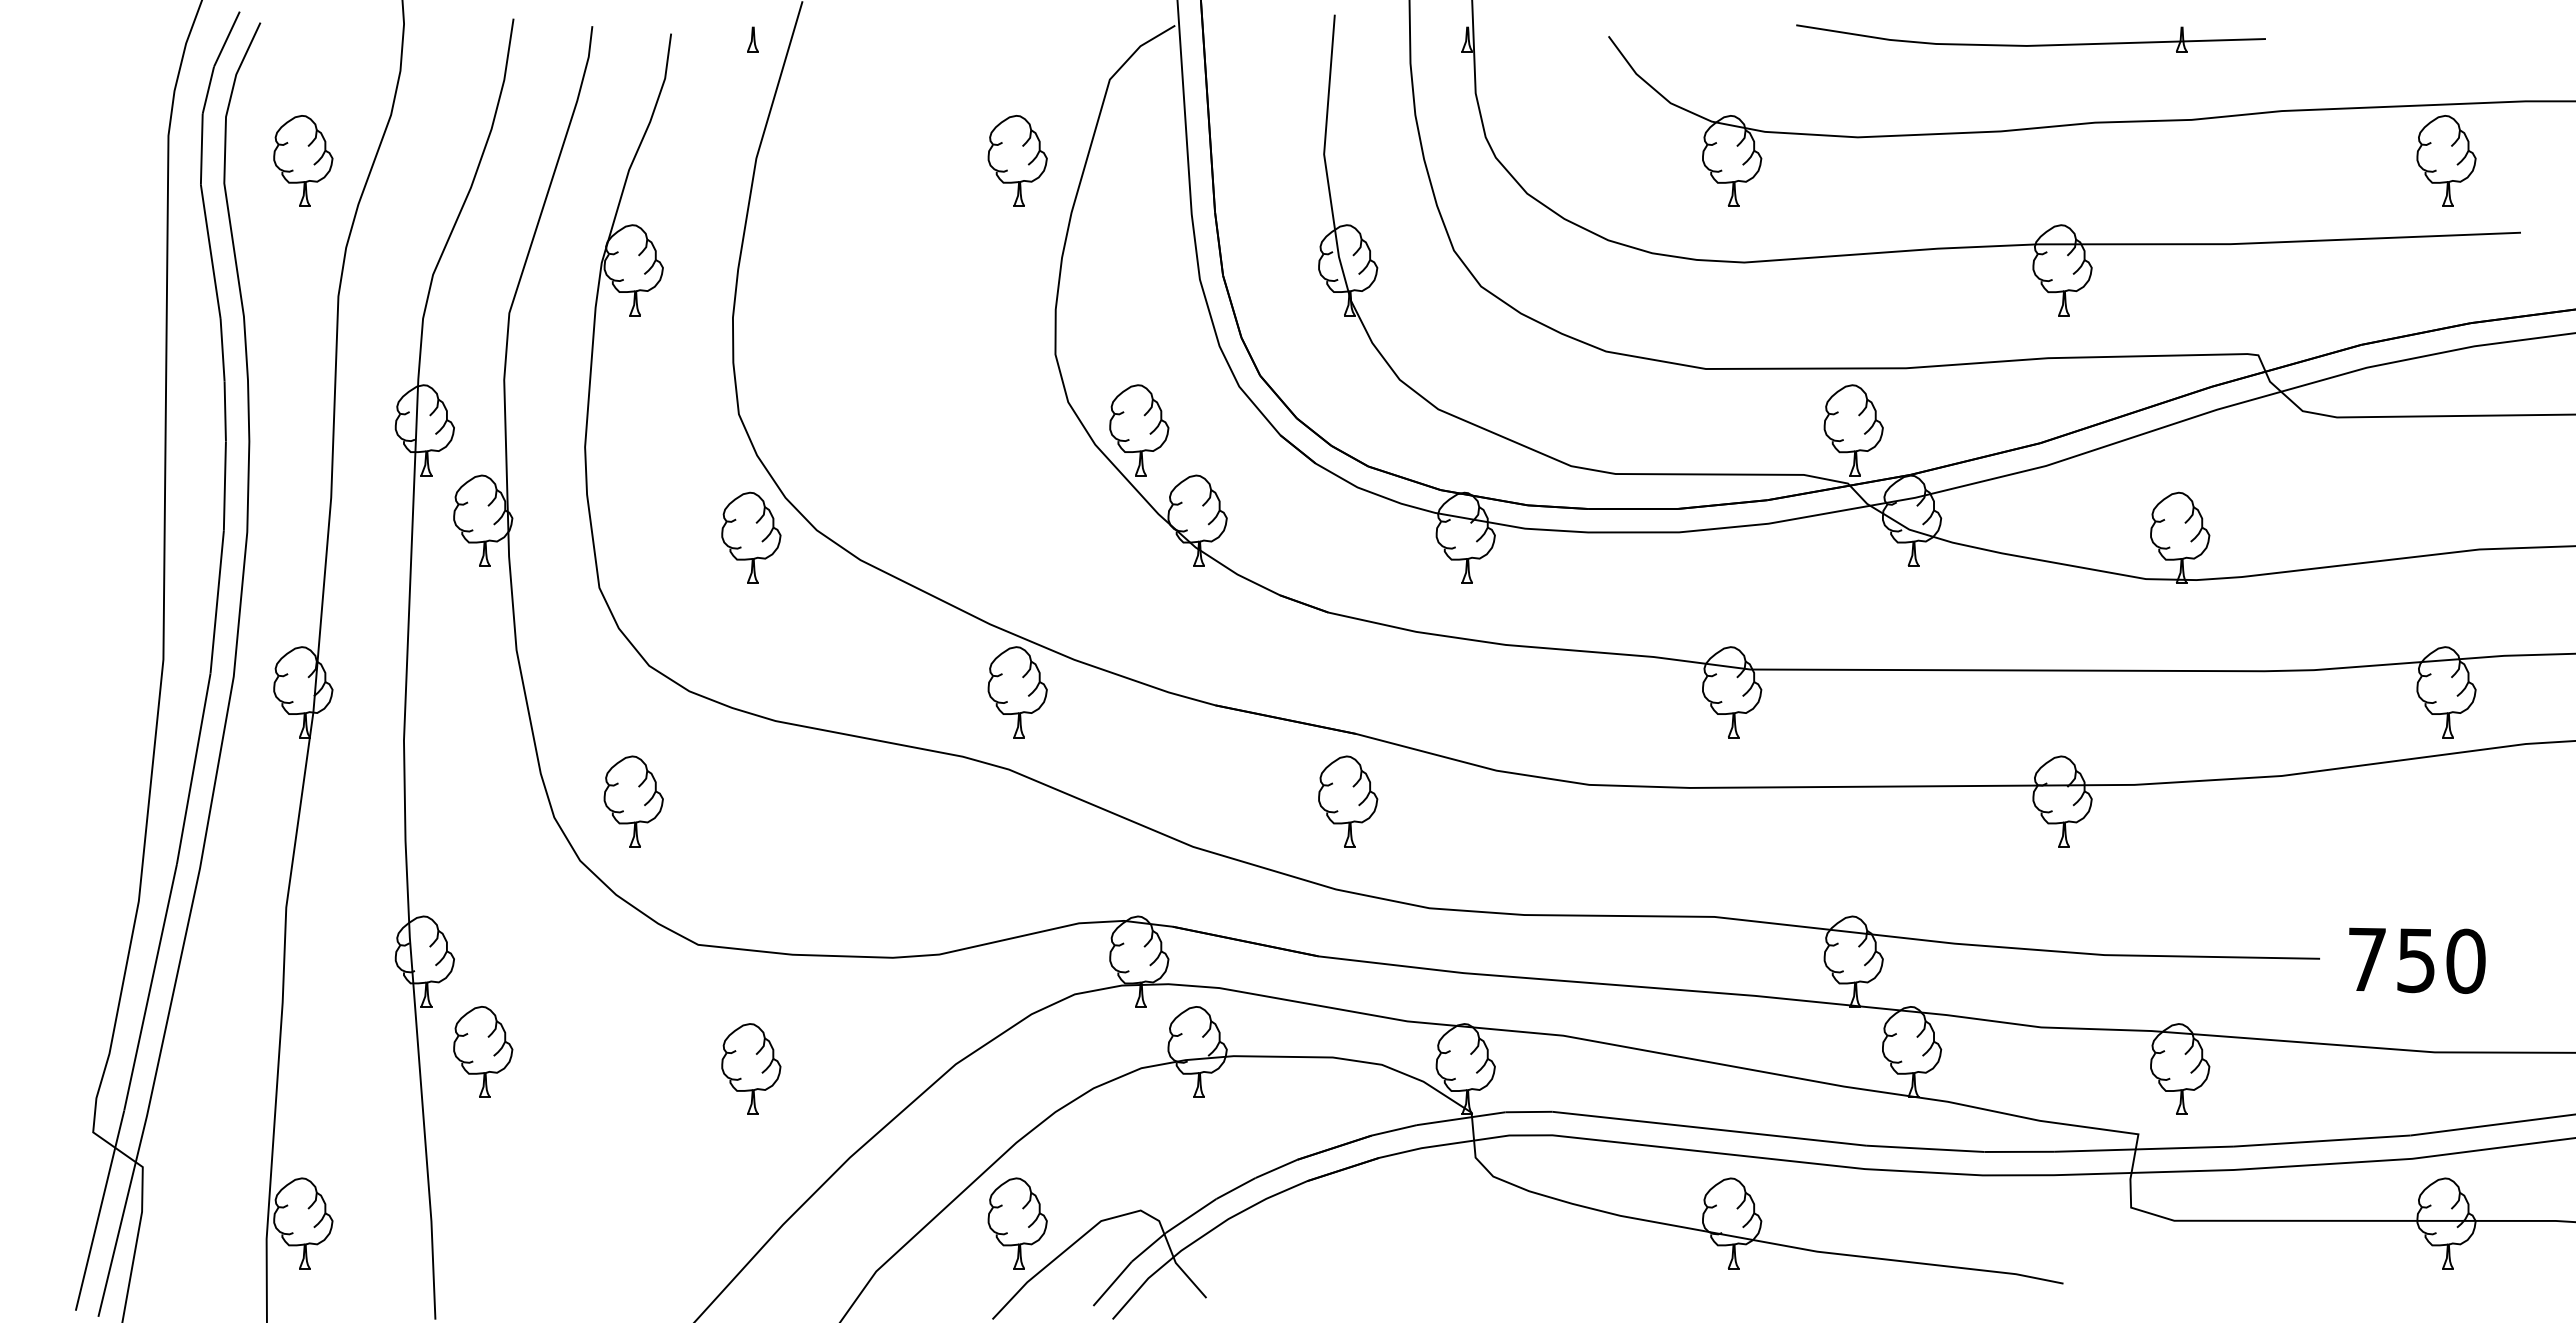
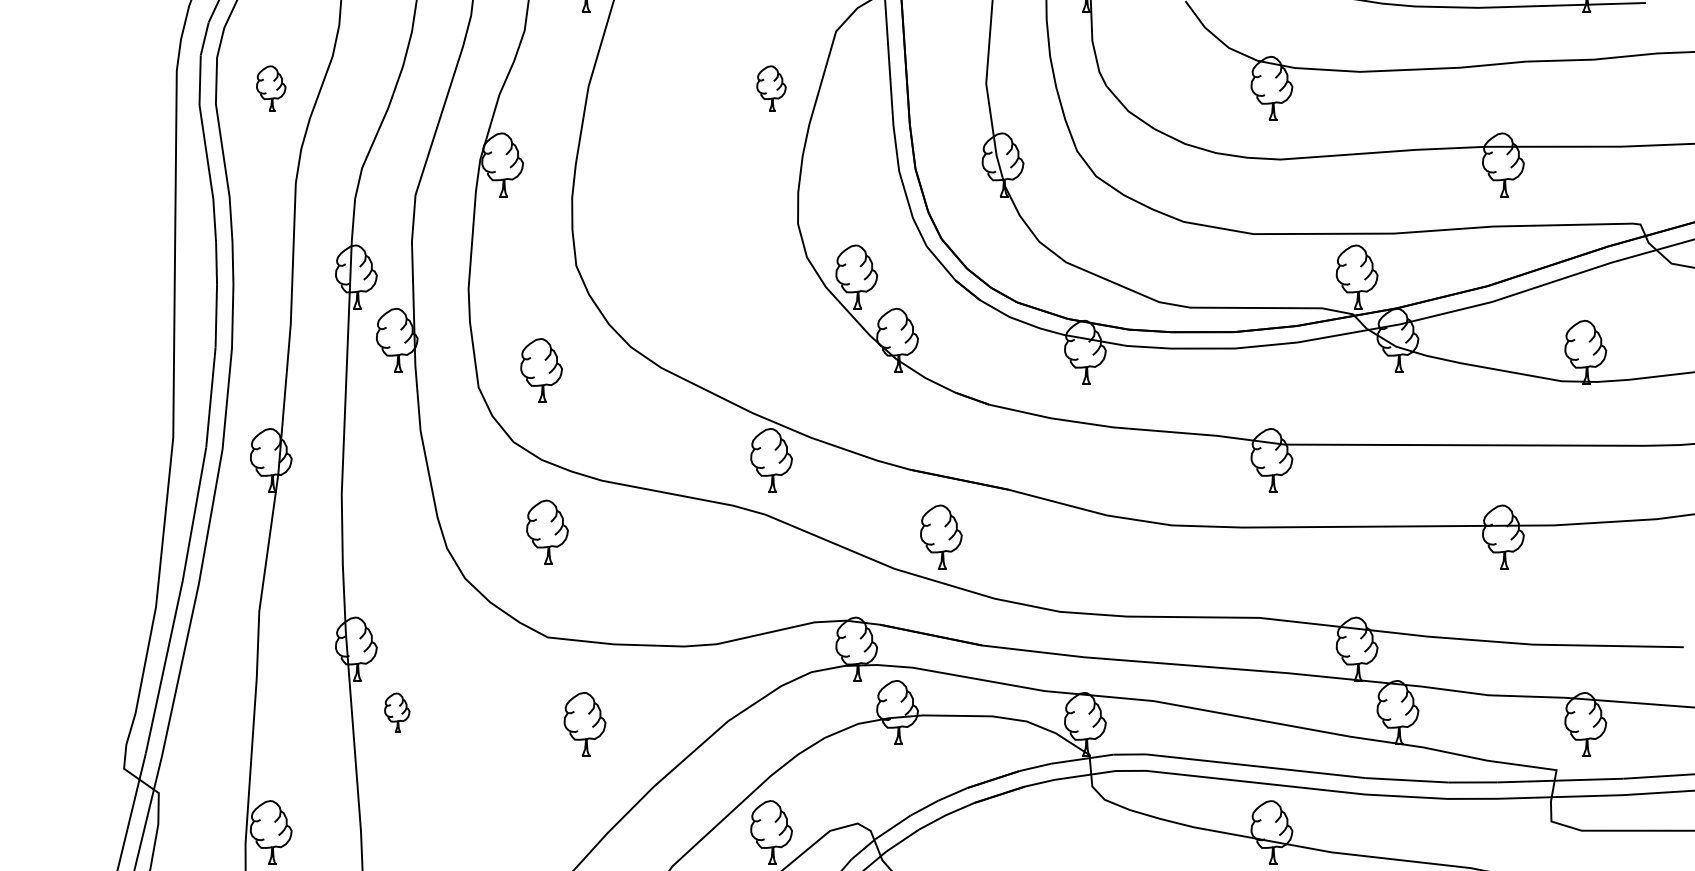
part: (303, 160) -> (271, 88), size x0.7
part: (1017, 160) -> (771, 88), size x0.7
part: (751, 537) -> (541, 370), moved
part: (633, 801) -> (547, 532), moved
part: (1348, 801) -> (941, 537), moved
part: (483, 1051) -> (397, 712), size x0.6

